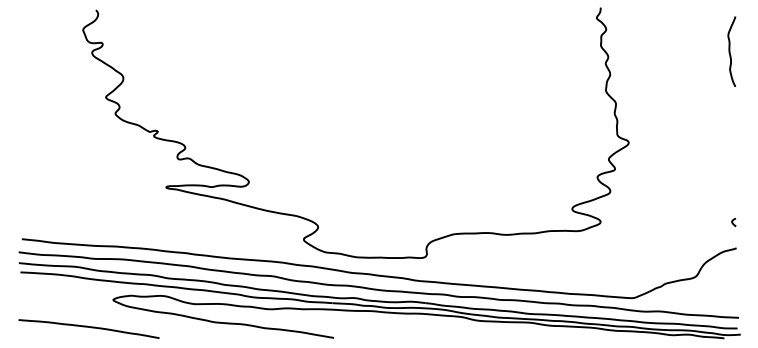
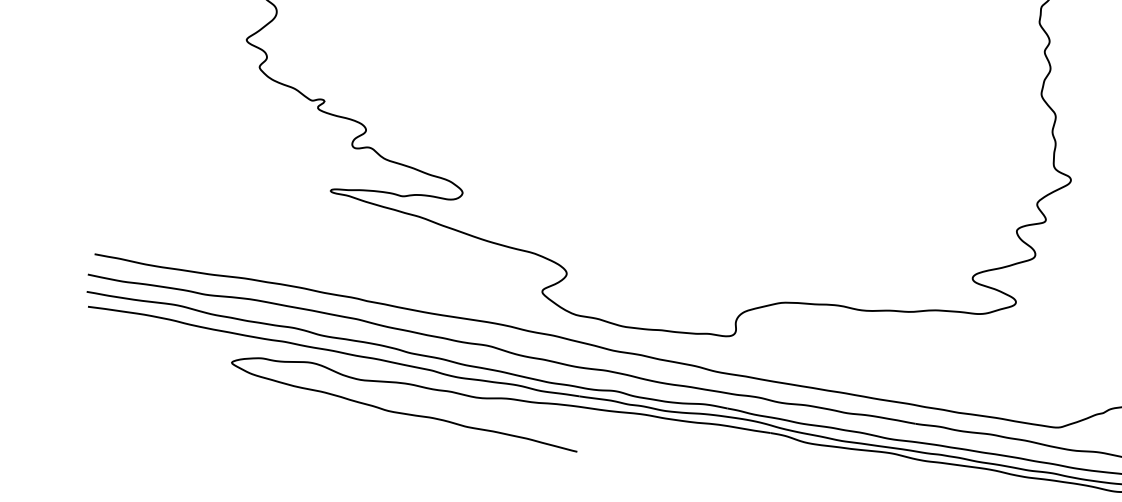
curve: (88, 327) -> (188, 403), removed

